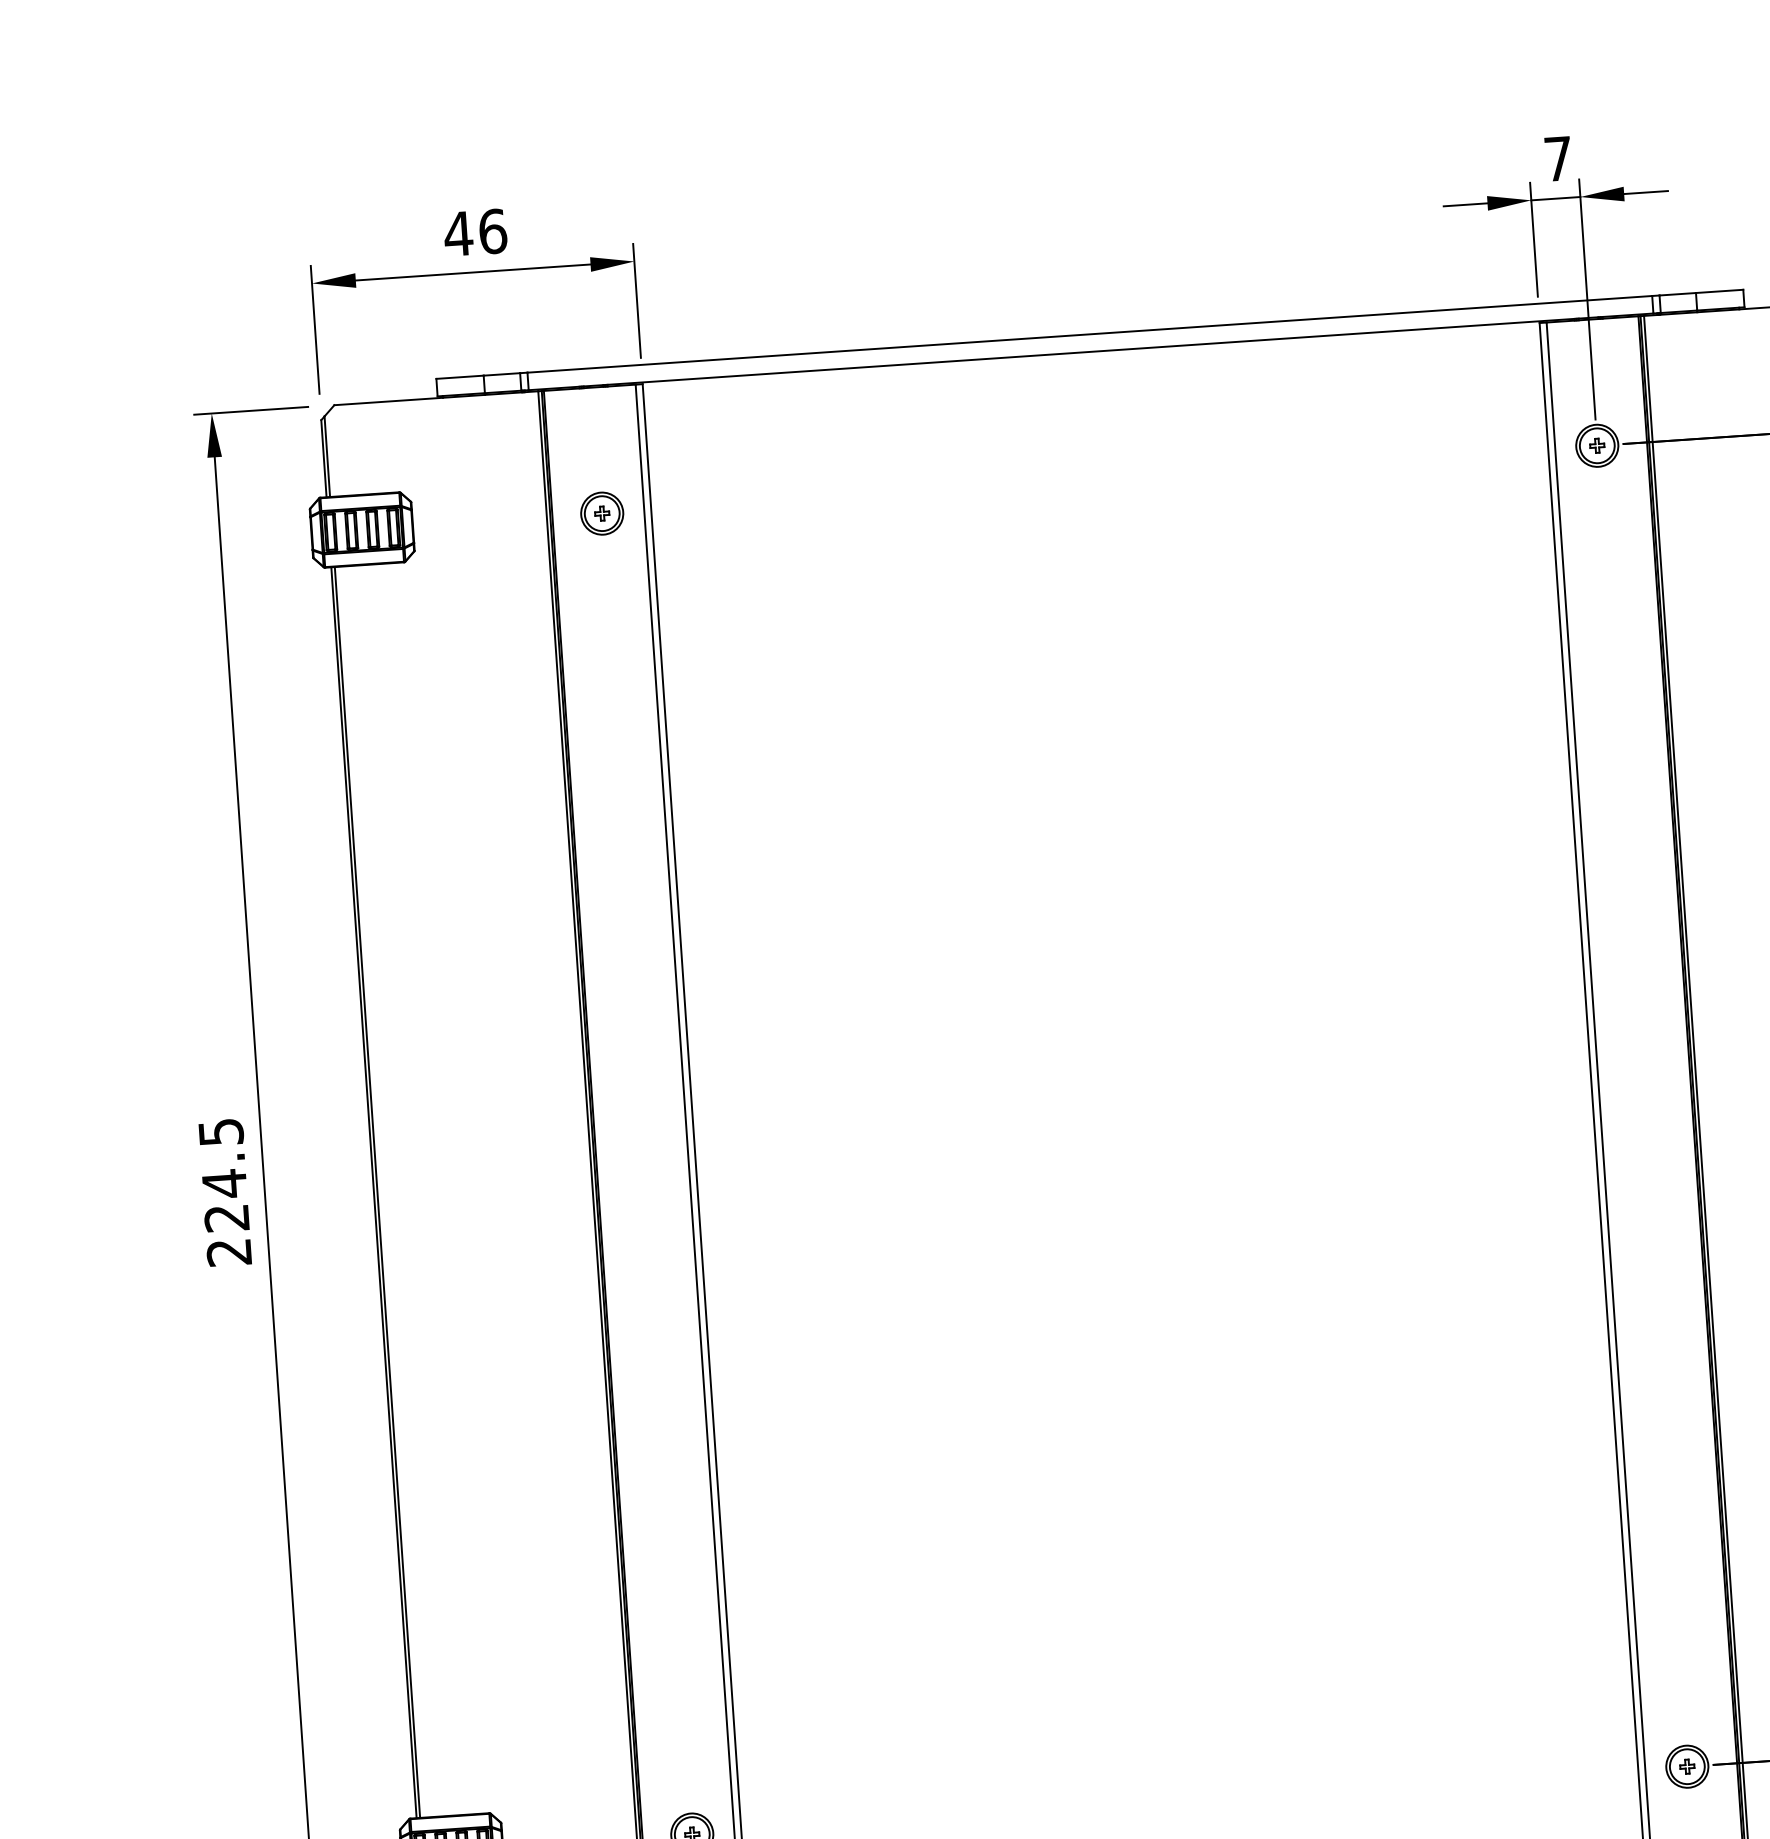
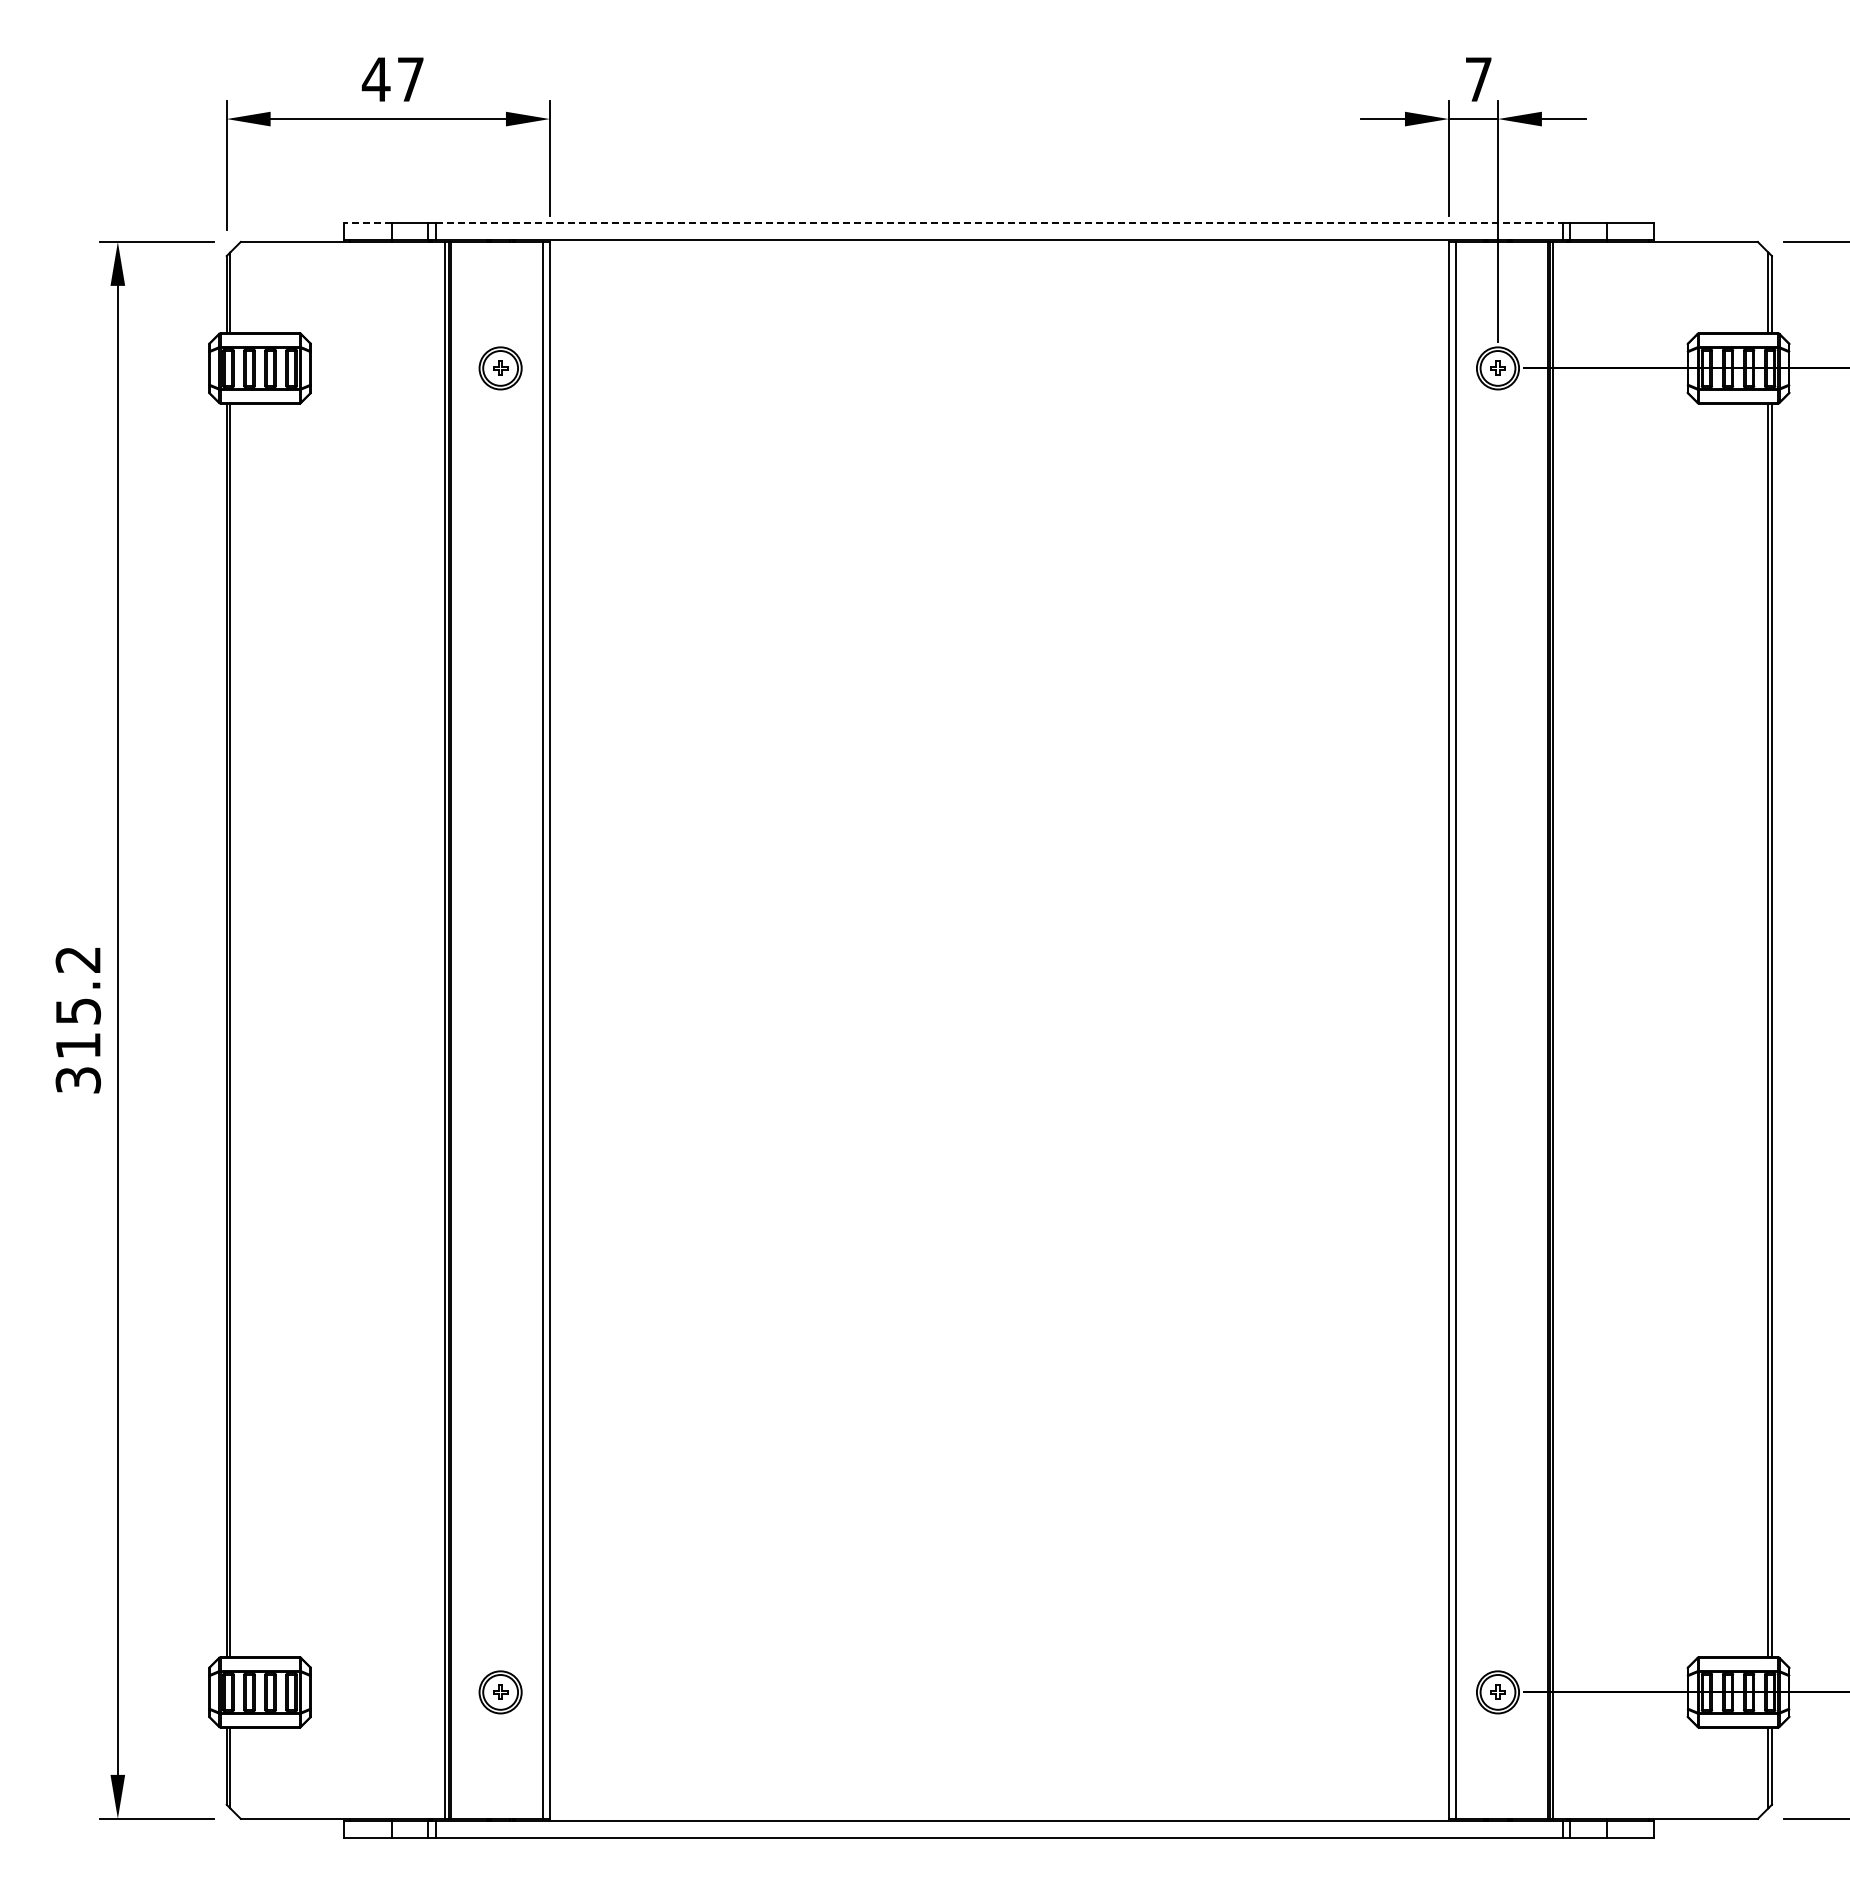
text: (492, 231) -> (410, 79), 46 -> 47
line: (1090, 334) -> (999, 222), solid -> dashed
line: (460, 377) -> (368, 222), solid -> dashed
text: (225, 1192) -> (78, 1020), 224.5 -> 315.2

